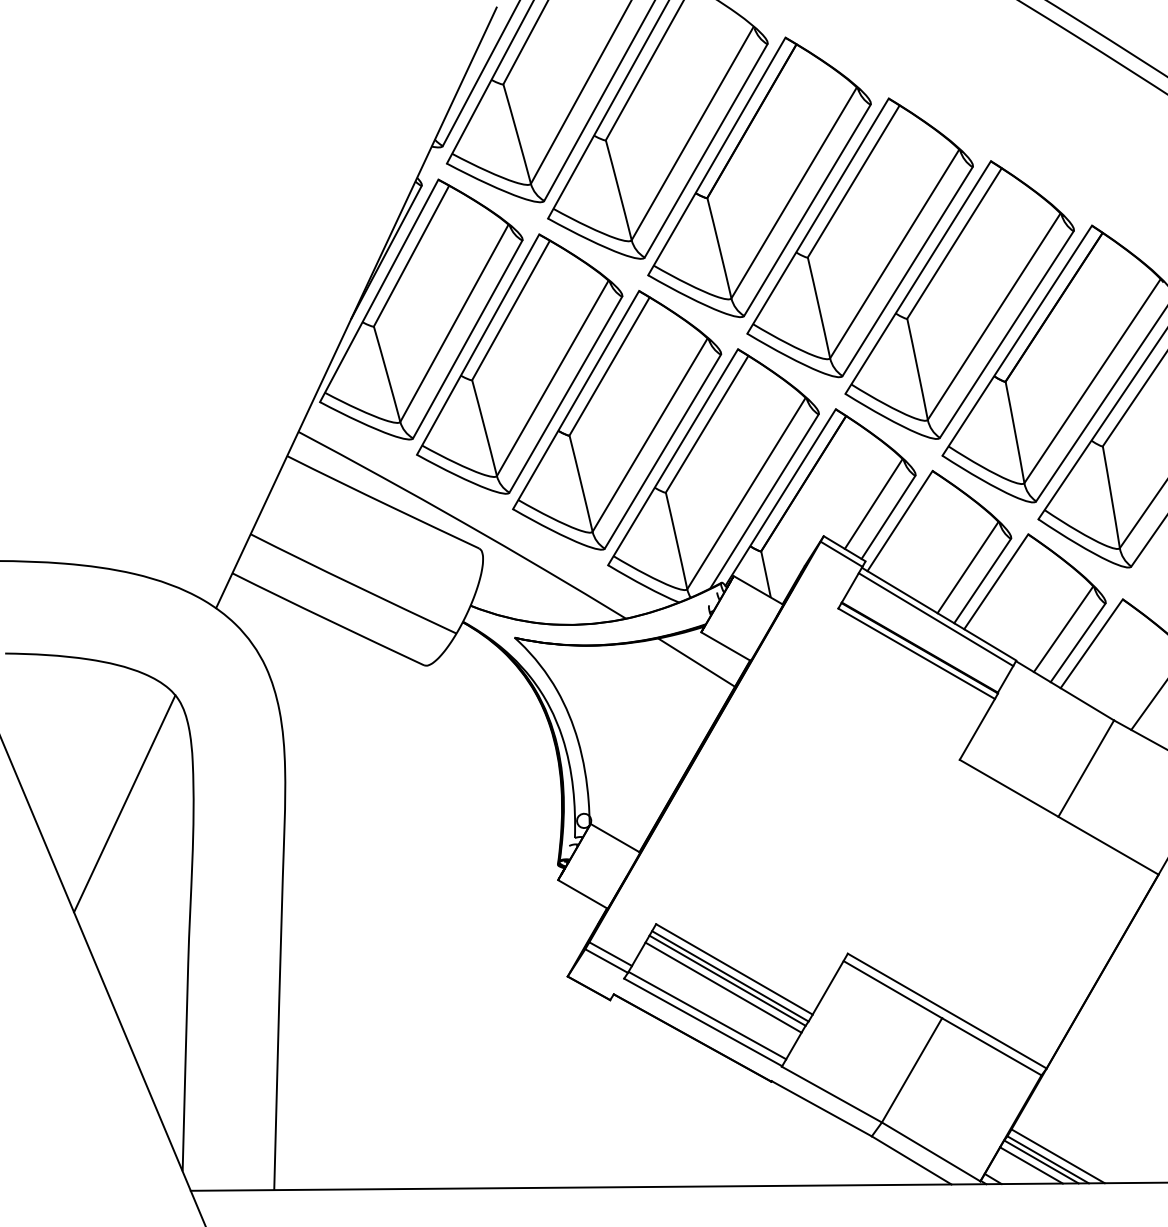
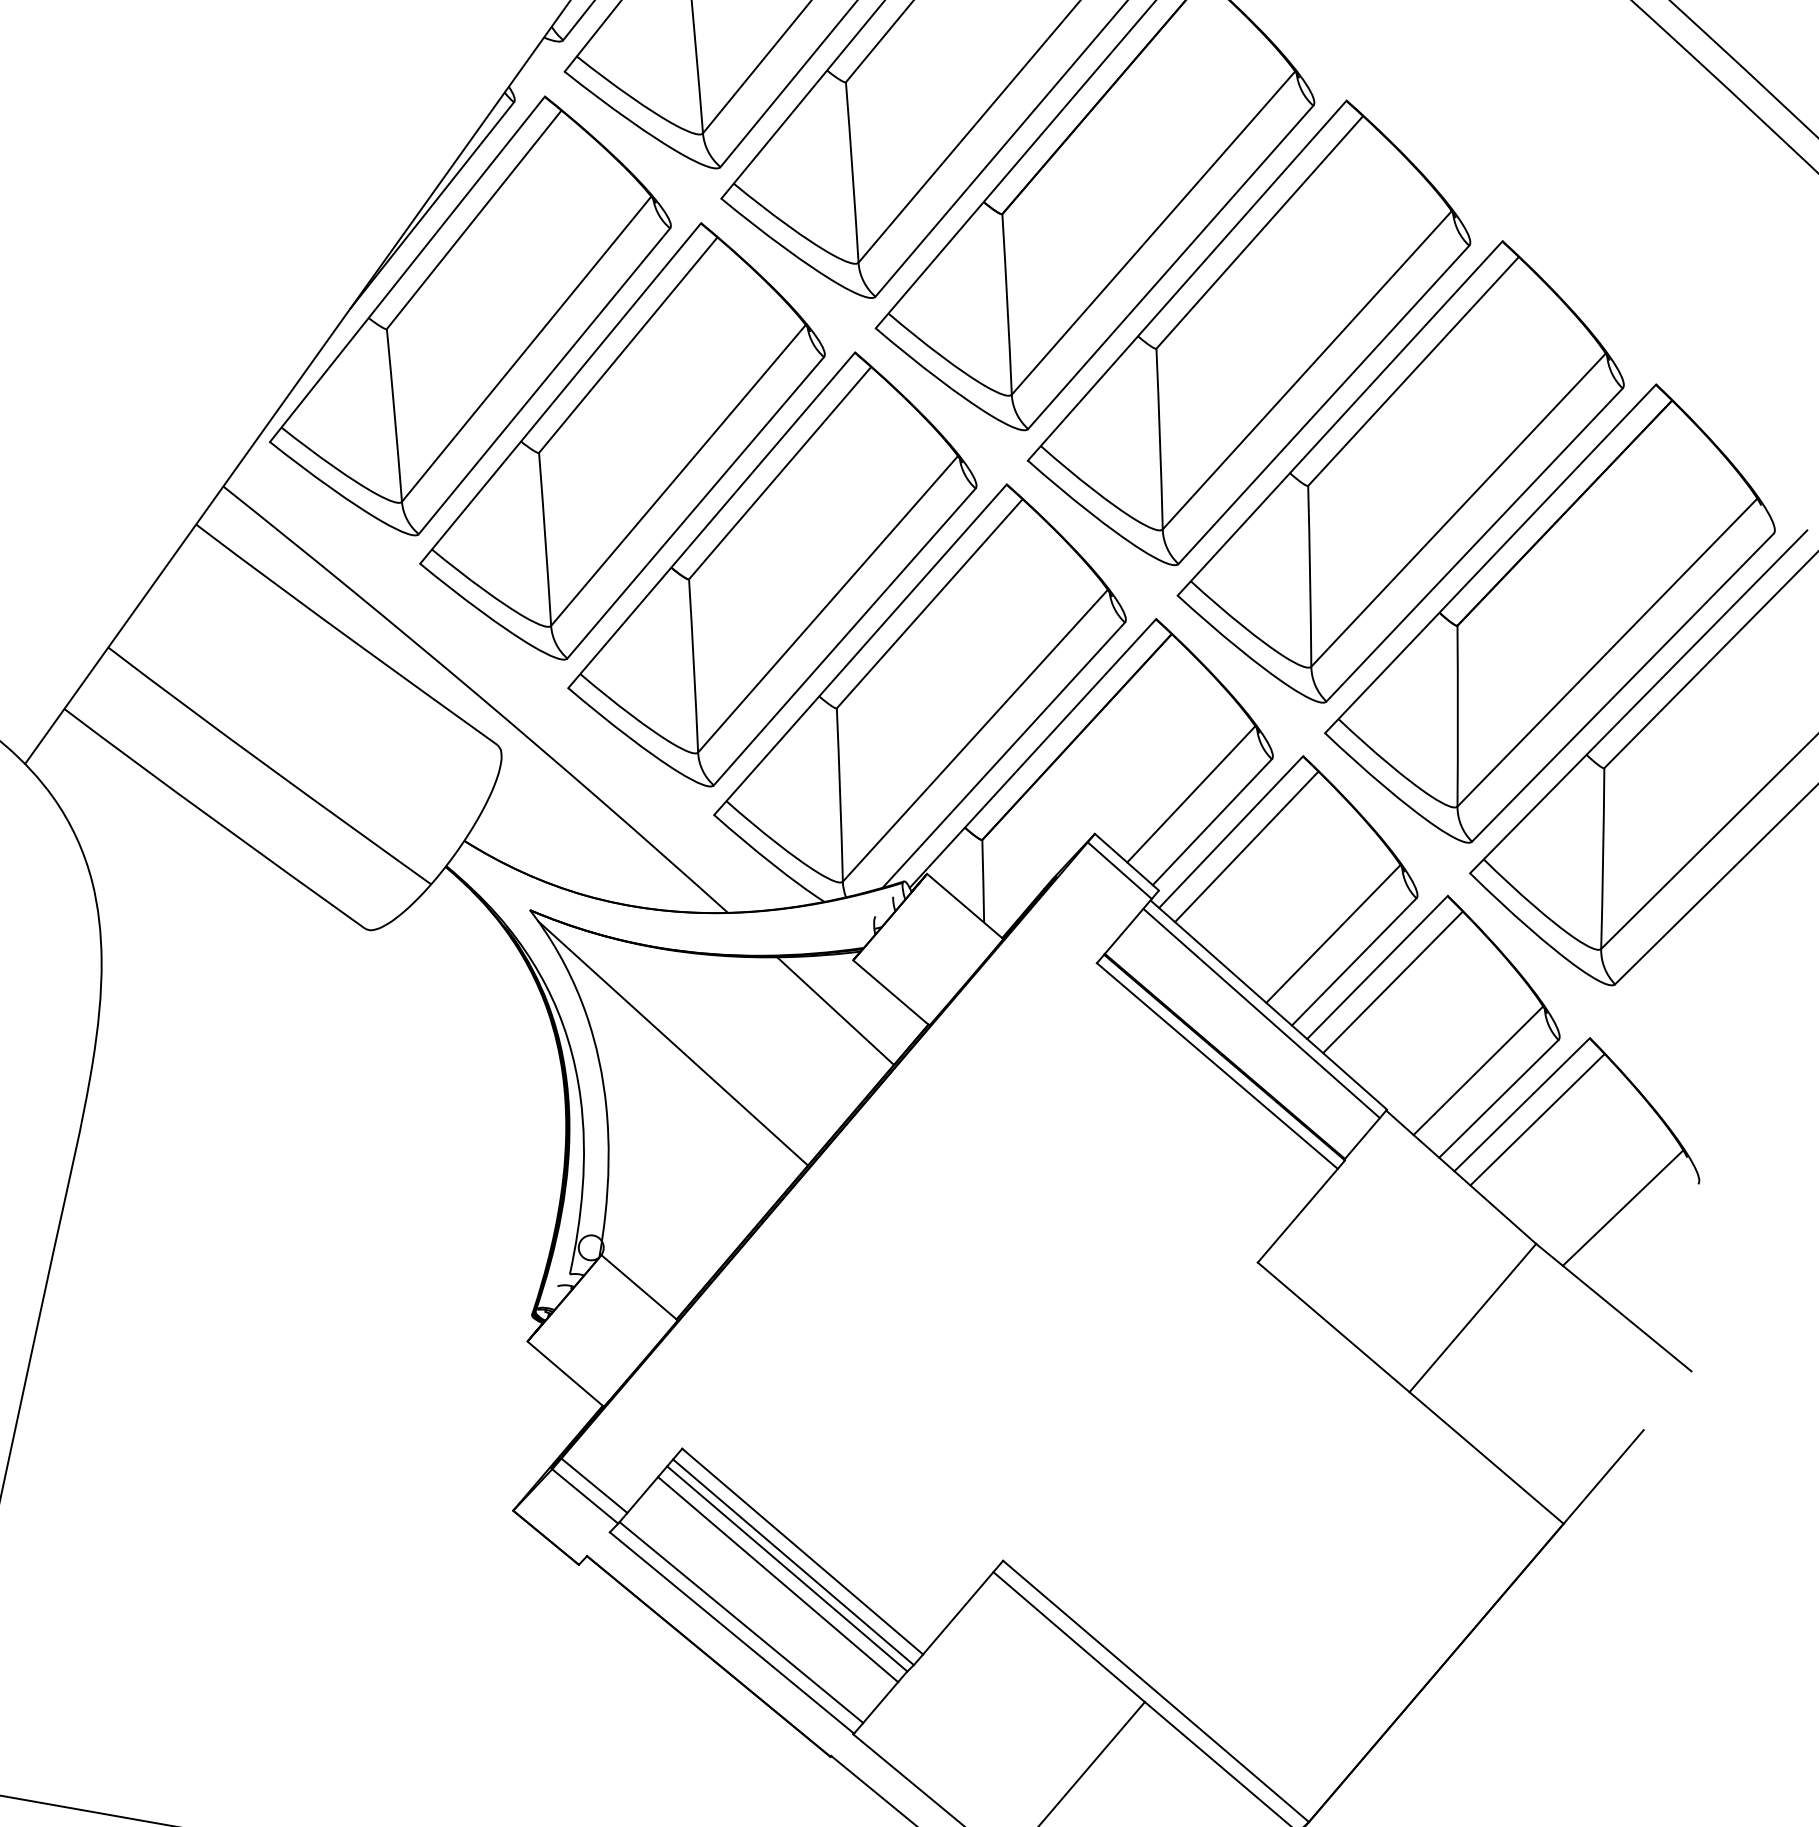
line: (909, 527) -> (1245, 846), added
line: (1006, 588) -> (1393, 982), added
line: (1101, 650) -> (1536, 1119), added
line: (608, 697) -> (672, 1042), added

